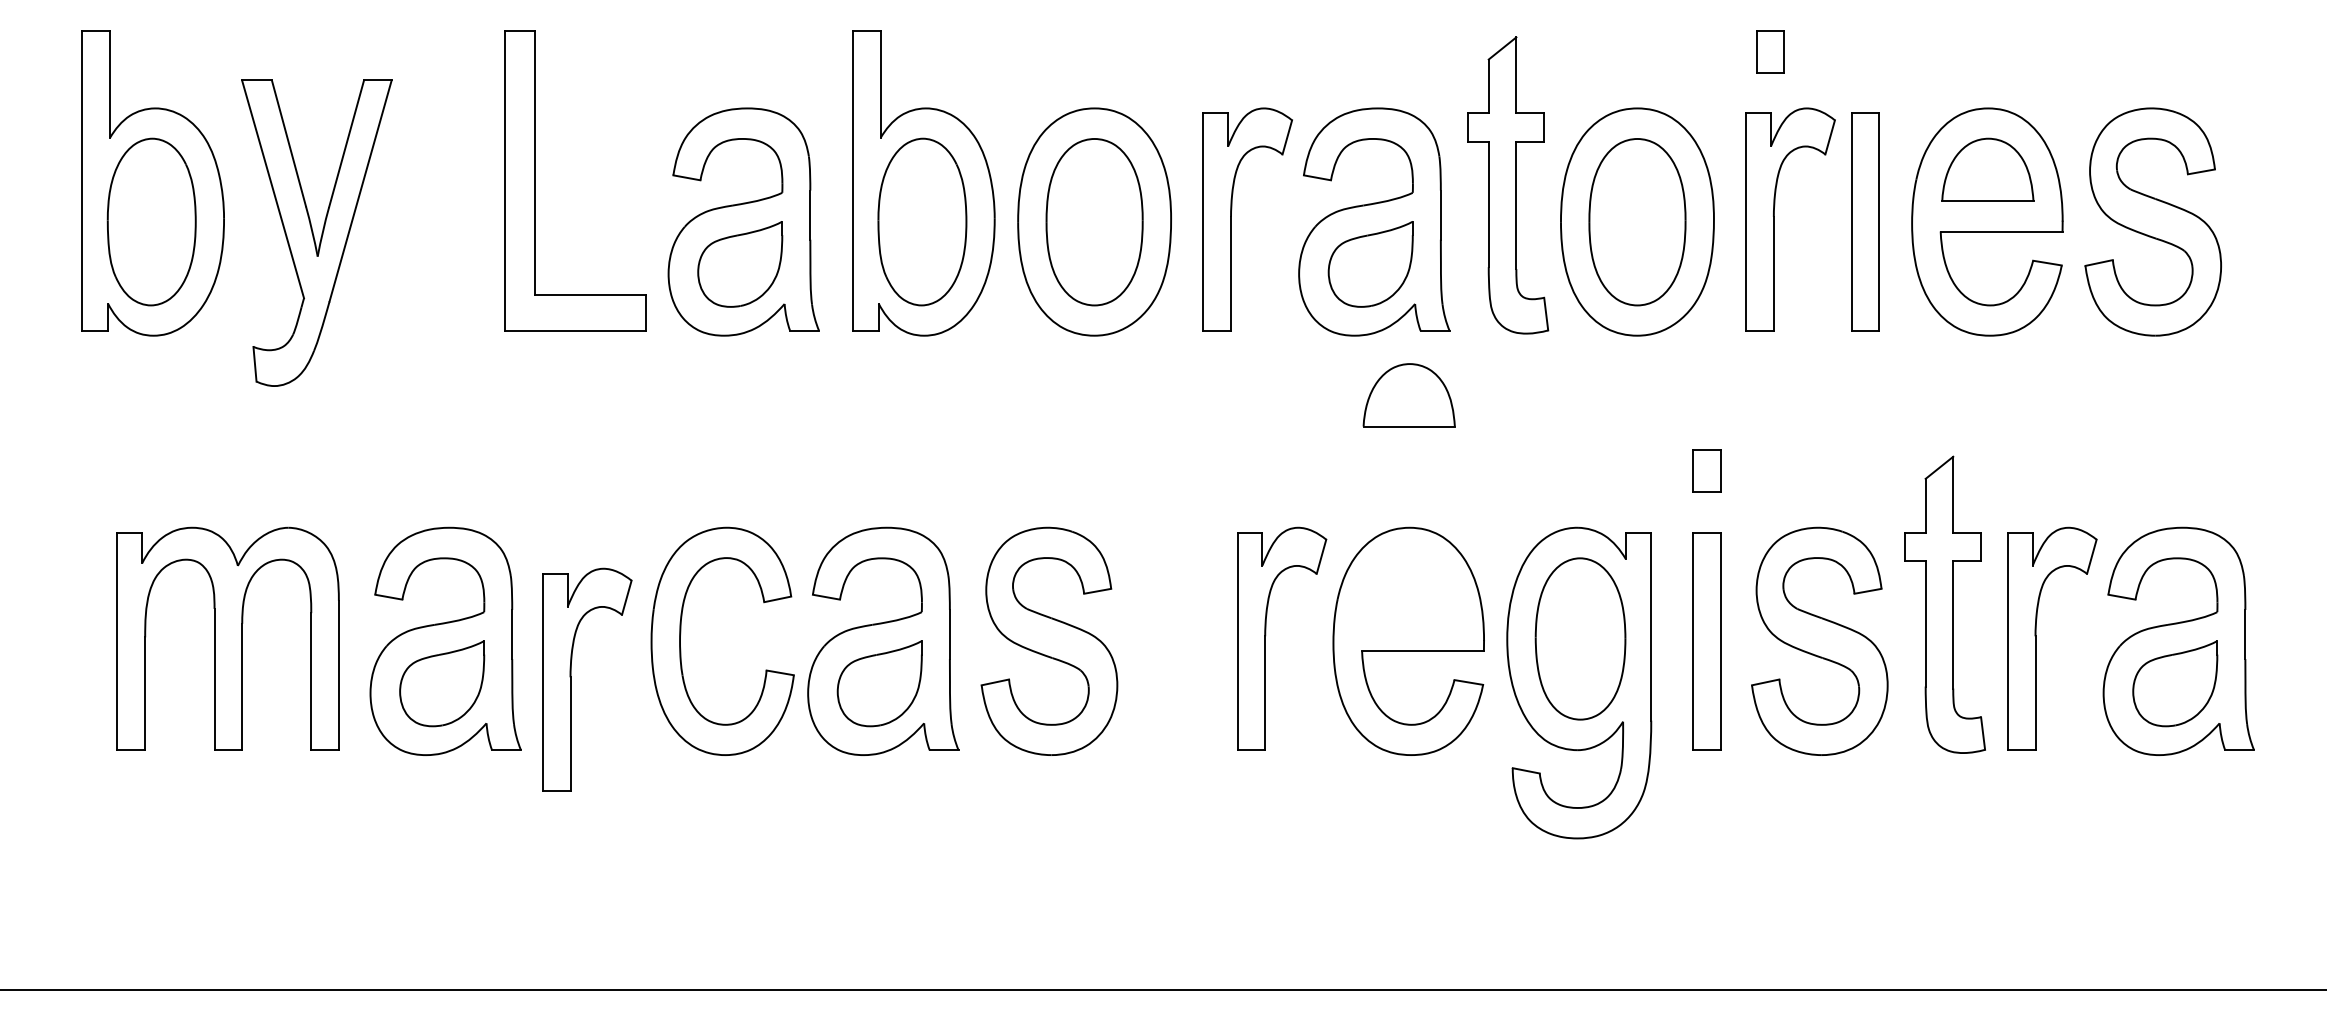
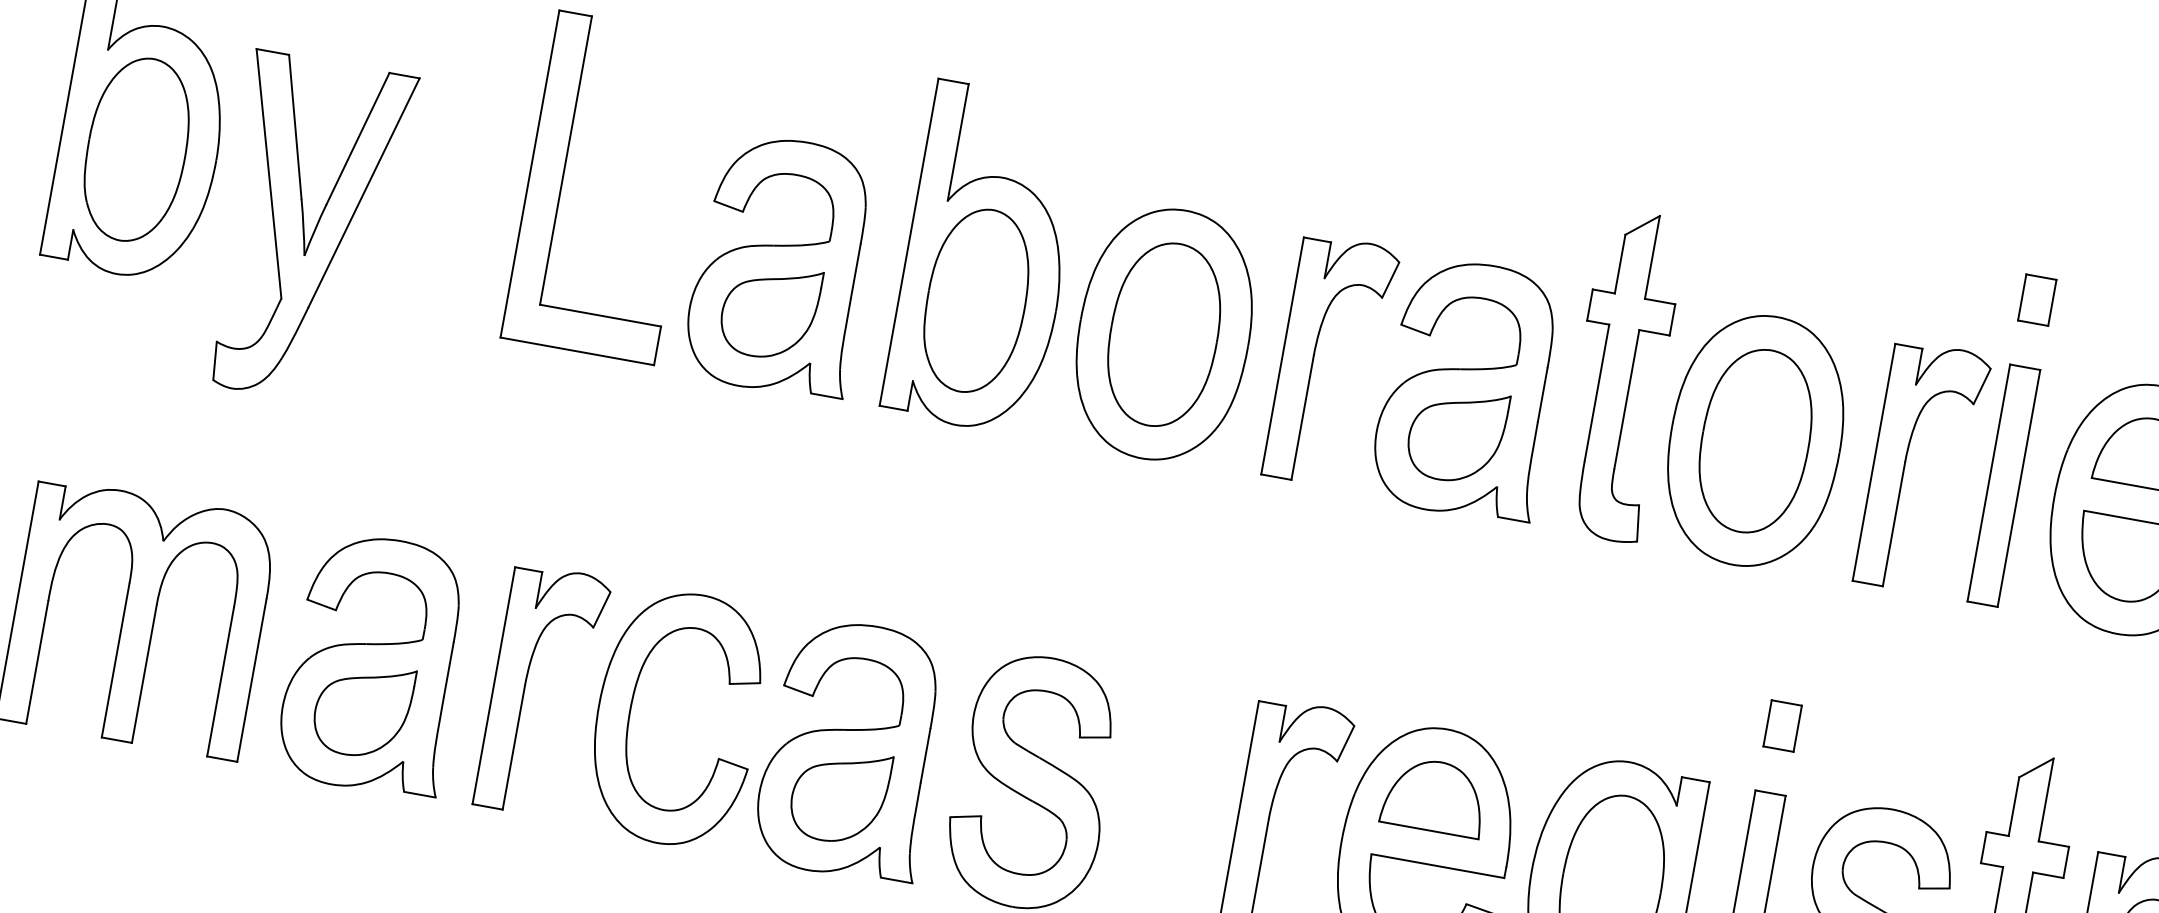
part: (1770, 51) -> (2037, 299), moved
part: (316, 232) -> (307, 229), moved
part: (1408, 395) -> (1434, 796), moved
part: (571, 679) -> (525, 688), moved

